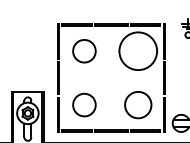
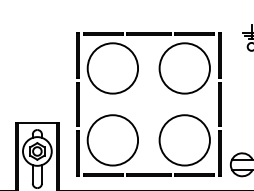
circle: (84, 51) -> (112, 68), size x1.67
circle: (84, 104) -> (112, 139), size x1.67
circle: (138, 104) -> (185, 139), size x1.43

